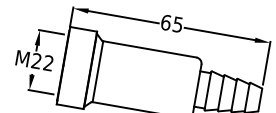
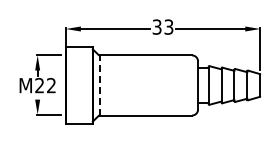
text: (171, 22) -> (162, 26), 65 -> 33
line: (98, 70) -> (100, 84), solid -> dashed

